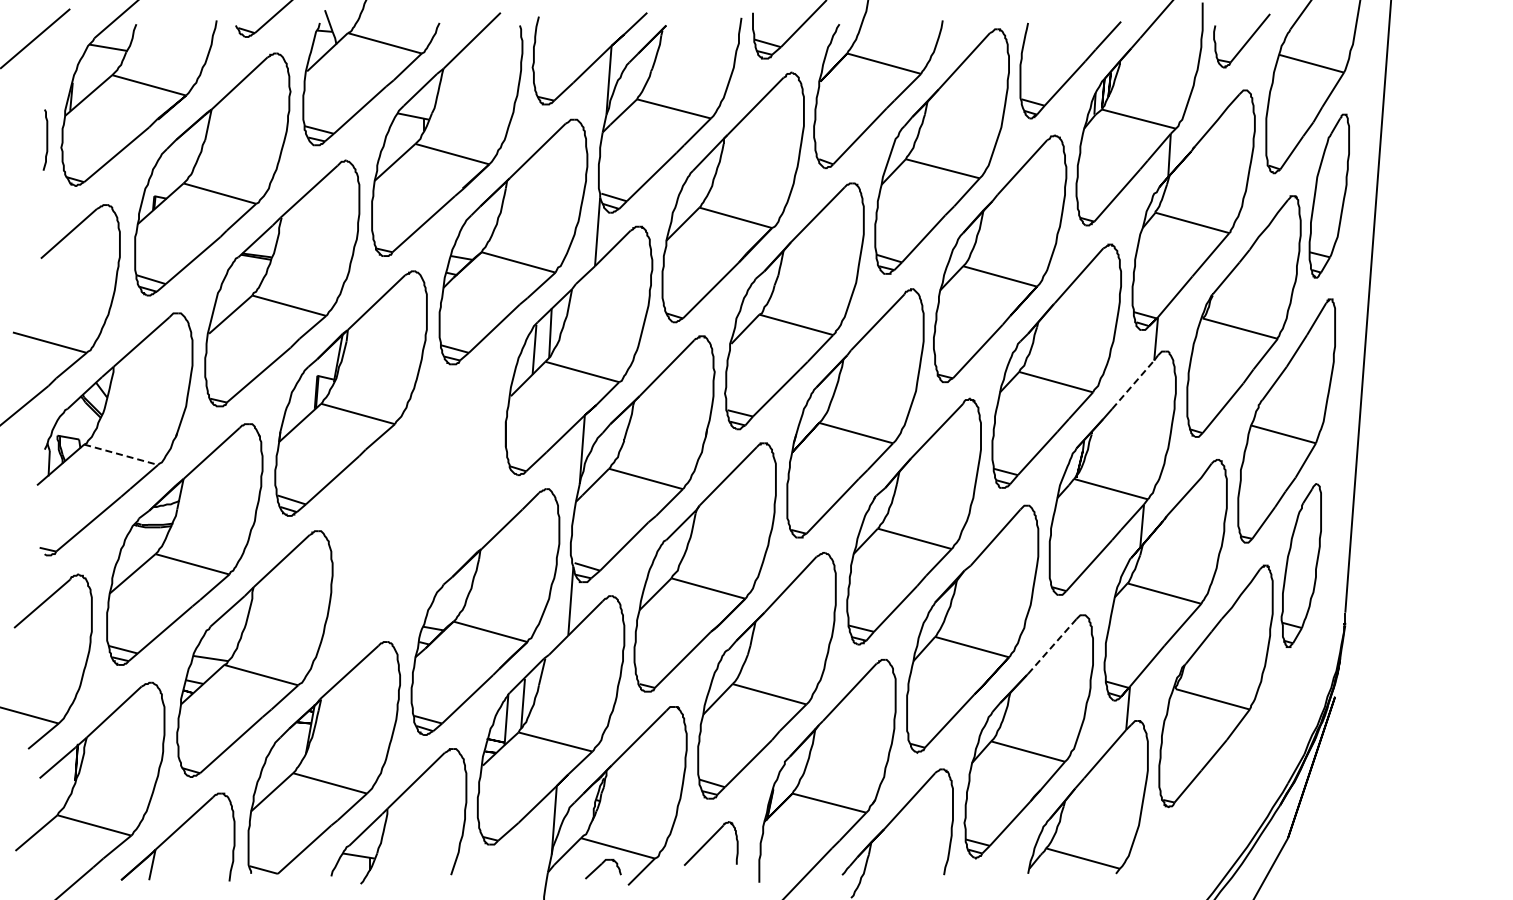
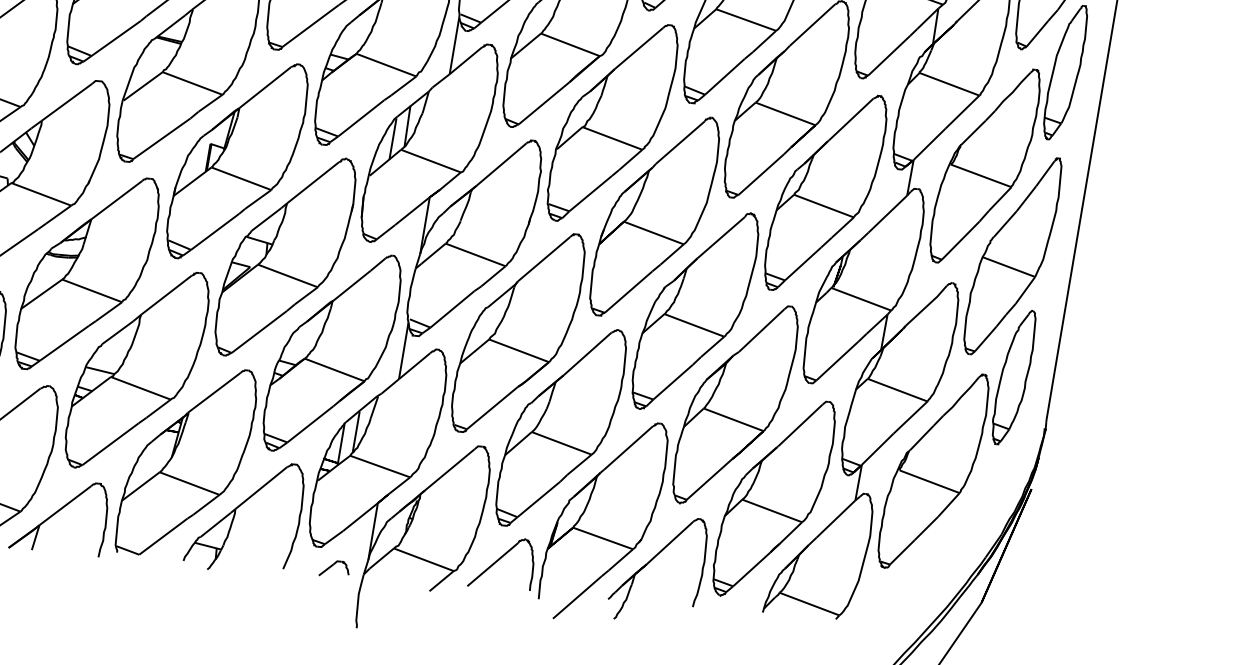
line: (1133, 384) -> (888, 214), dashed -> solid
line: (121, 454) -> (41, 194), dashed -> solid
part: (419, 502) -> (285, 257), added
line: (1052, 646) -> (800, 425), dashed -> solid
part: (710, 843) -> (501, 562), size x1.43
part: (603, 868) -> (334, 568), moved

